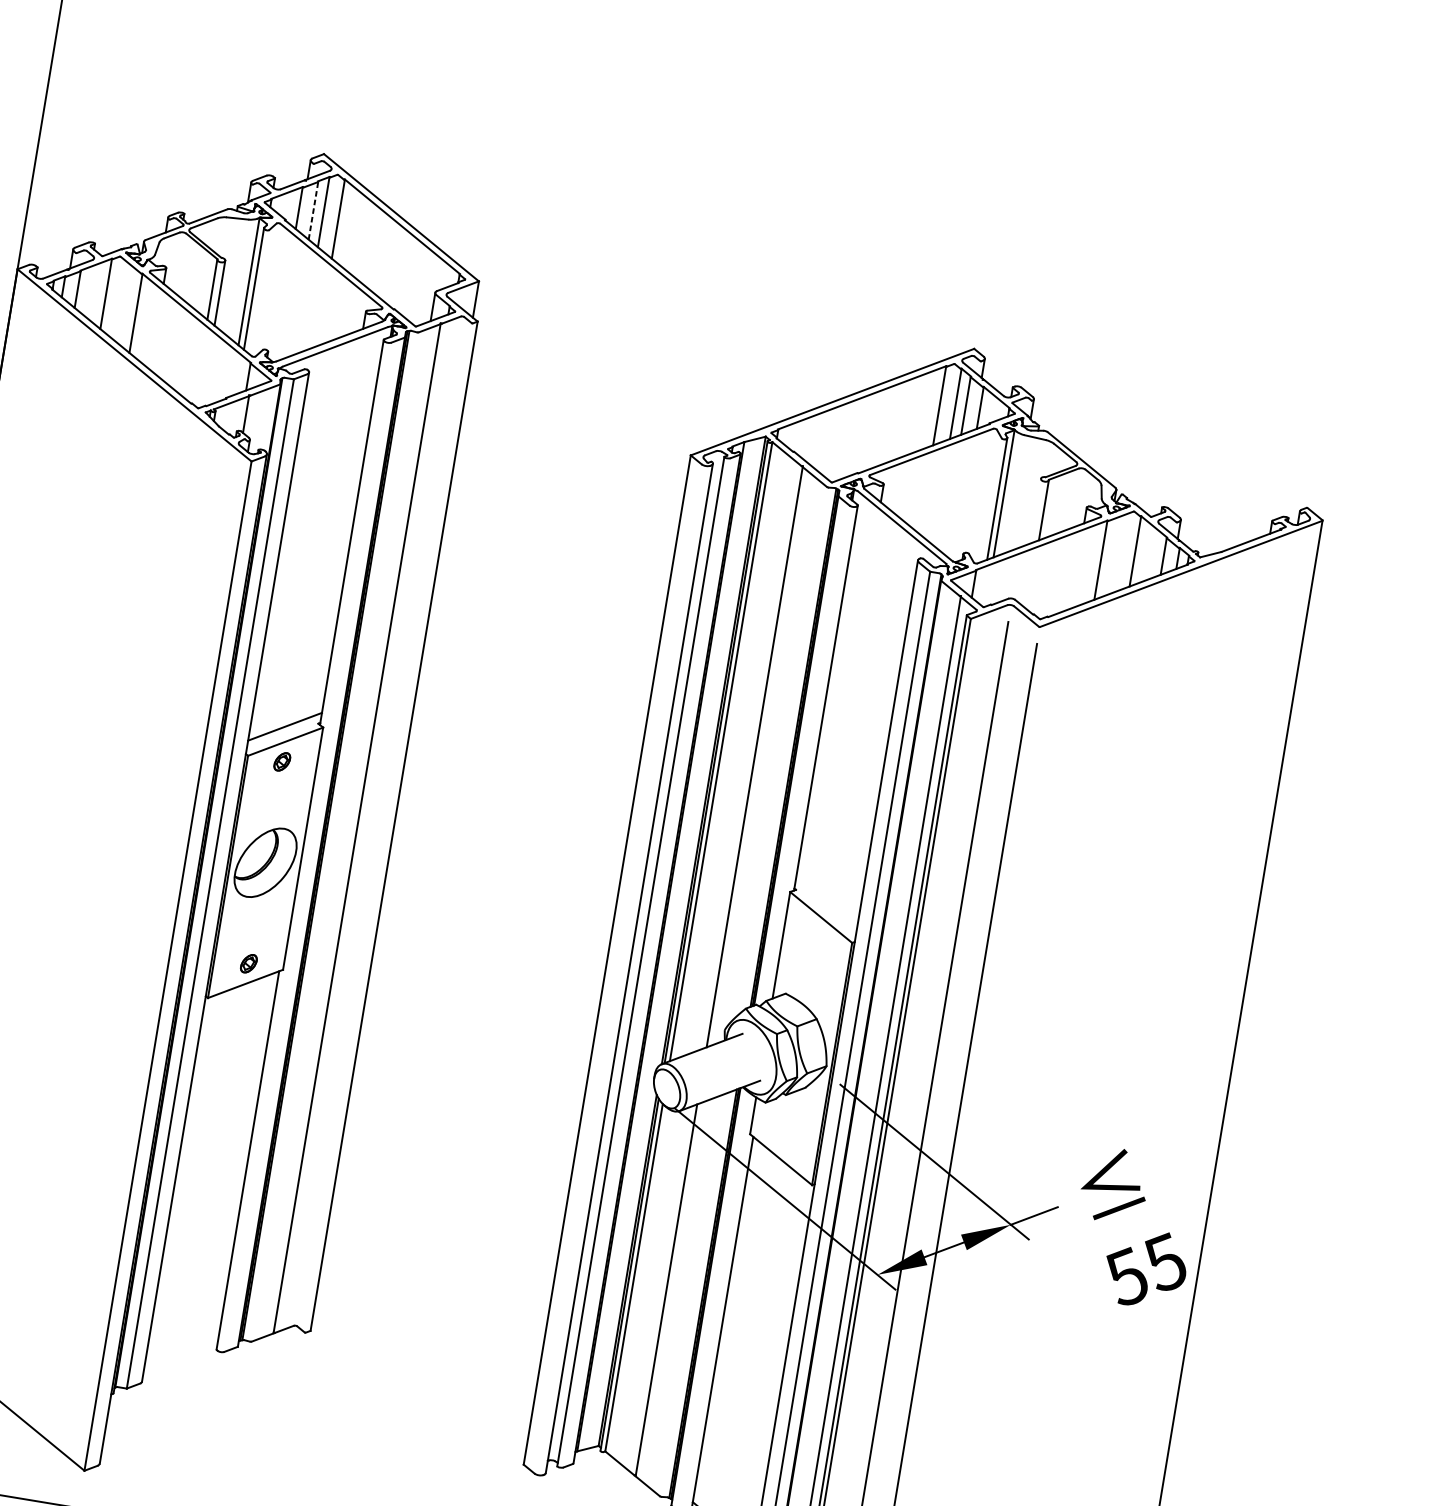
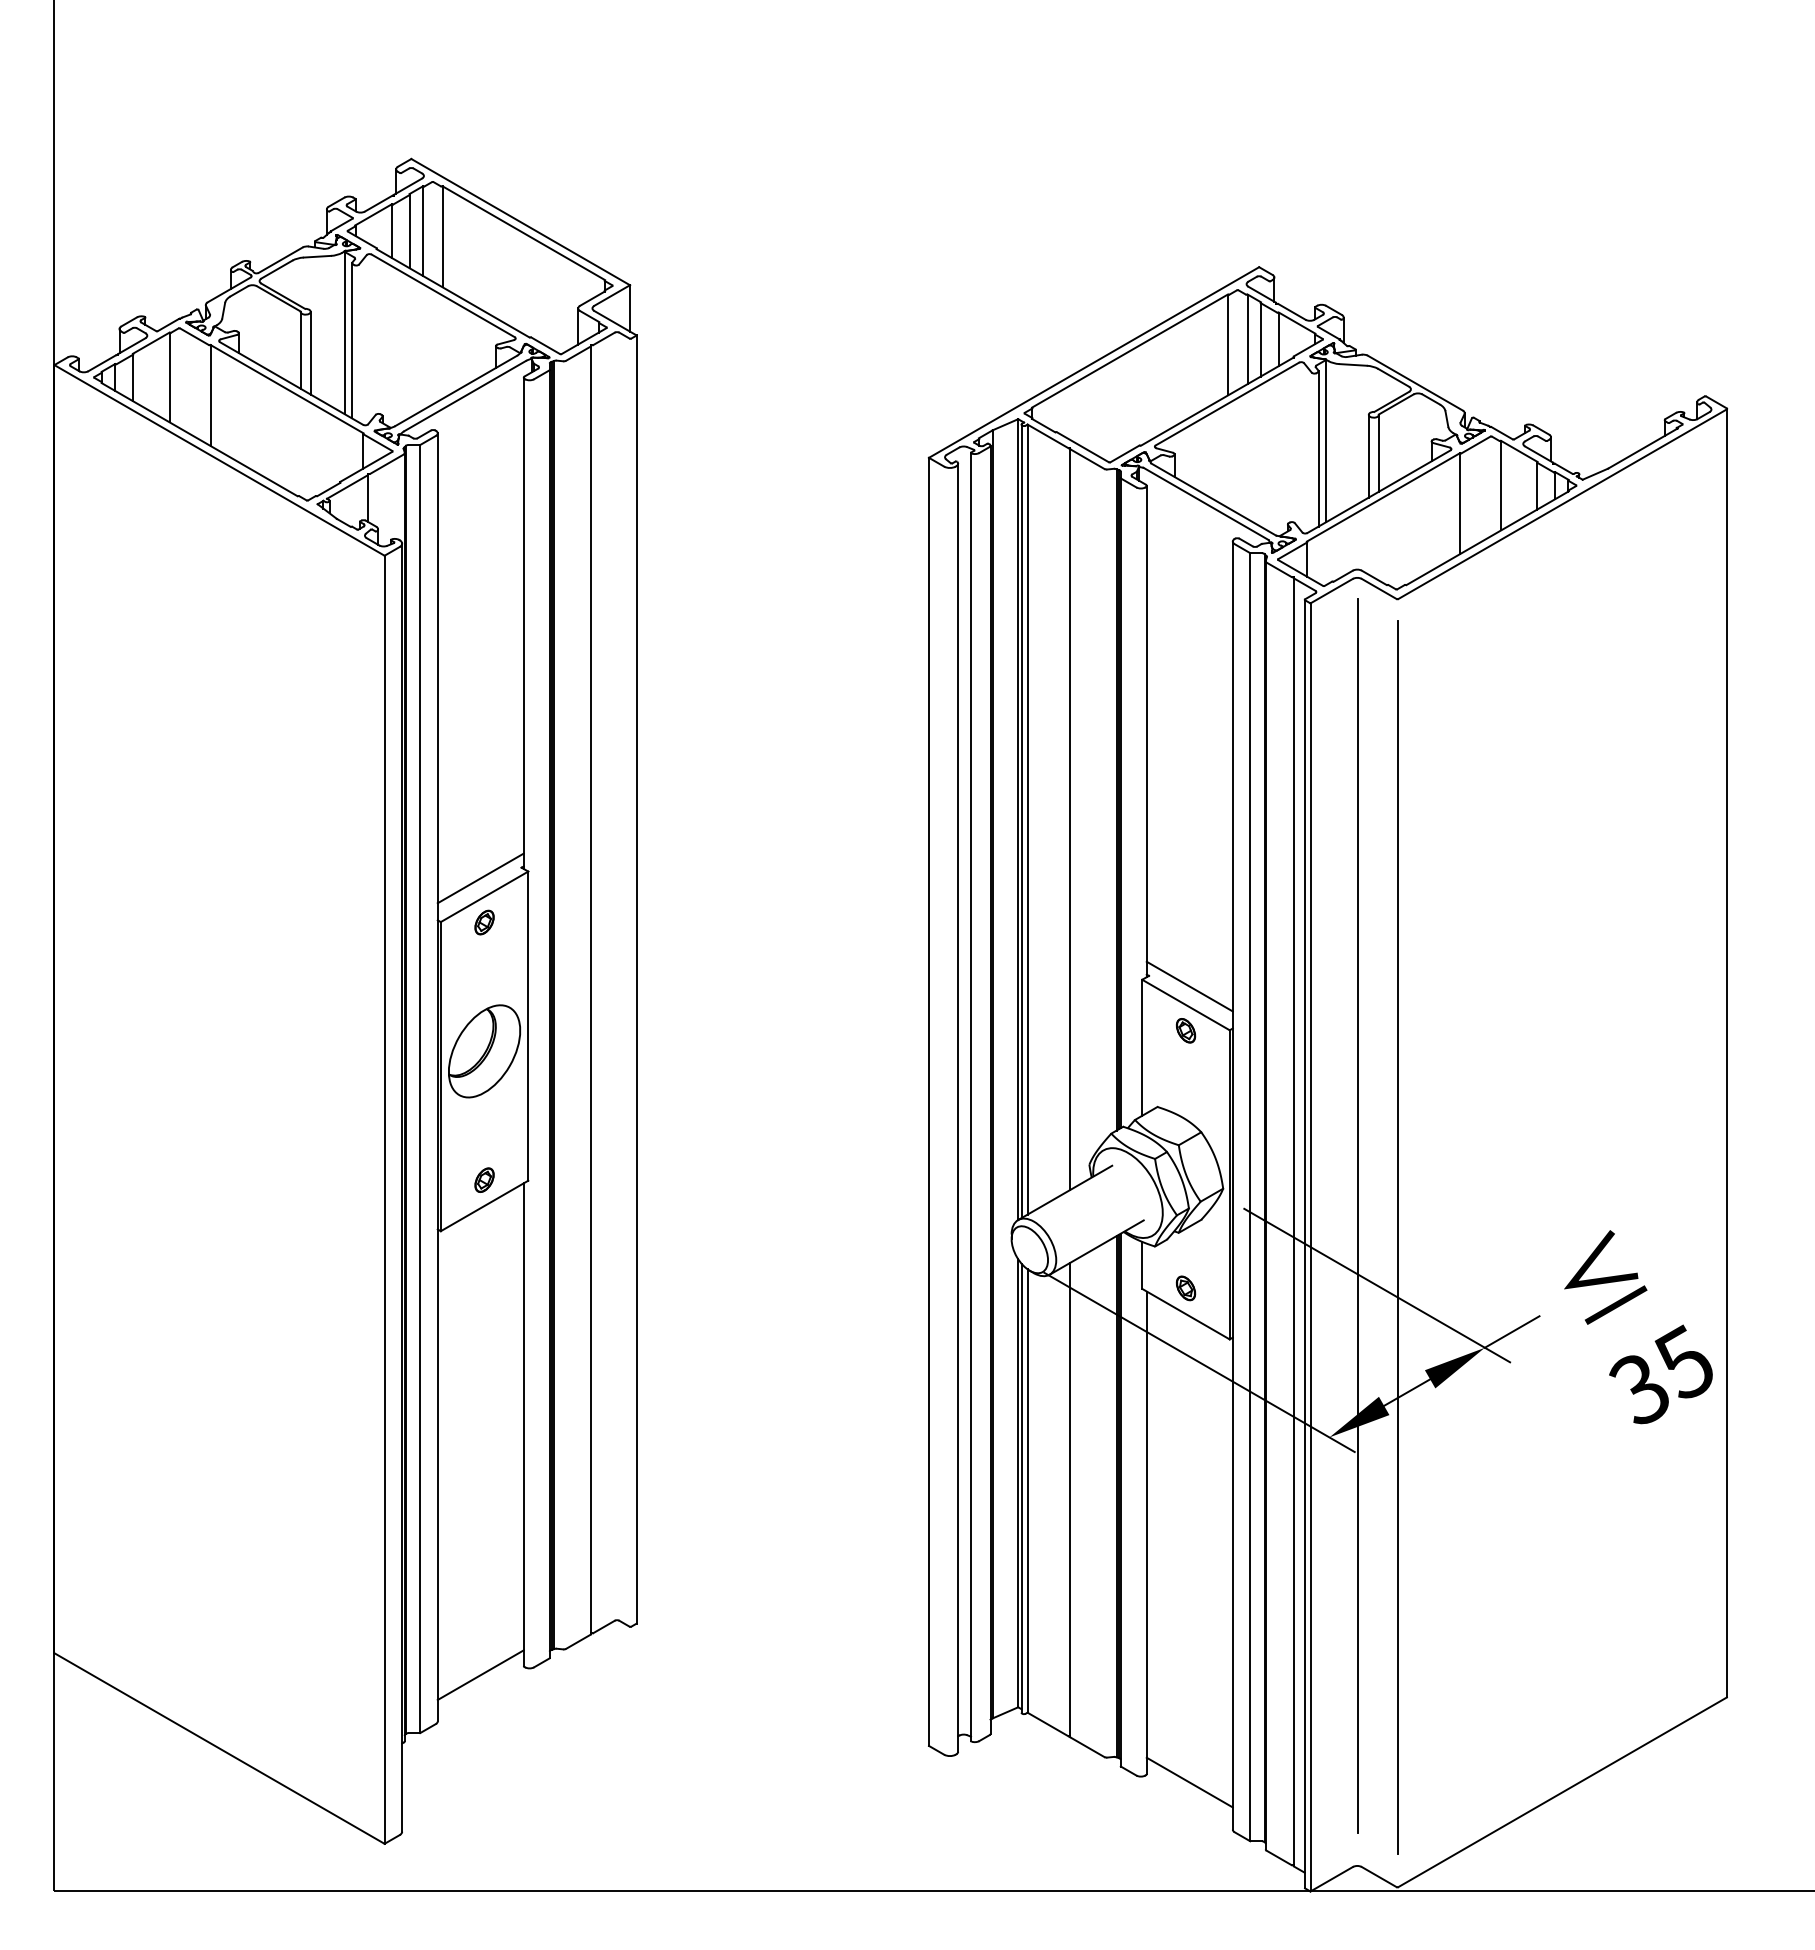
line: (313, 210) -> (409, 231), dashed -> solid
line: (1035, 510) -> (1368, 455), added
line: (826, 903) -> (1189, 986), added
part: (817, 937) -> (1185, 1030), added
part: (784, 1139) -> (1185, 1288), added
text: (1126, 1275) -> (1638, 1387), 55 -> 35
line: (181, 1350) -> (480, 1674), added

